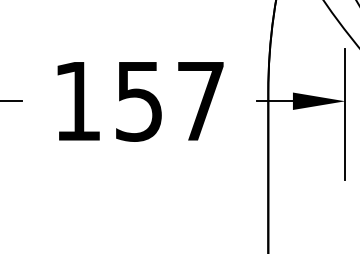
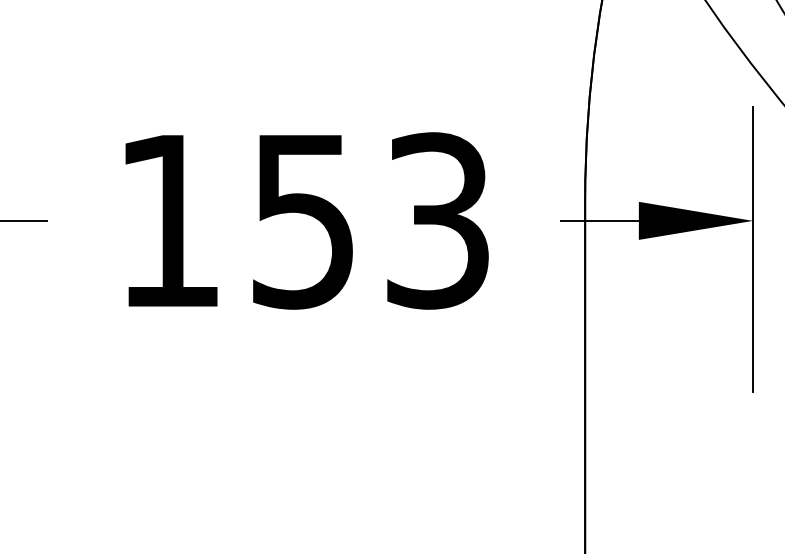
text: (200, 100) -> (437, 219), 157 -> 153

